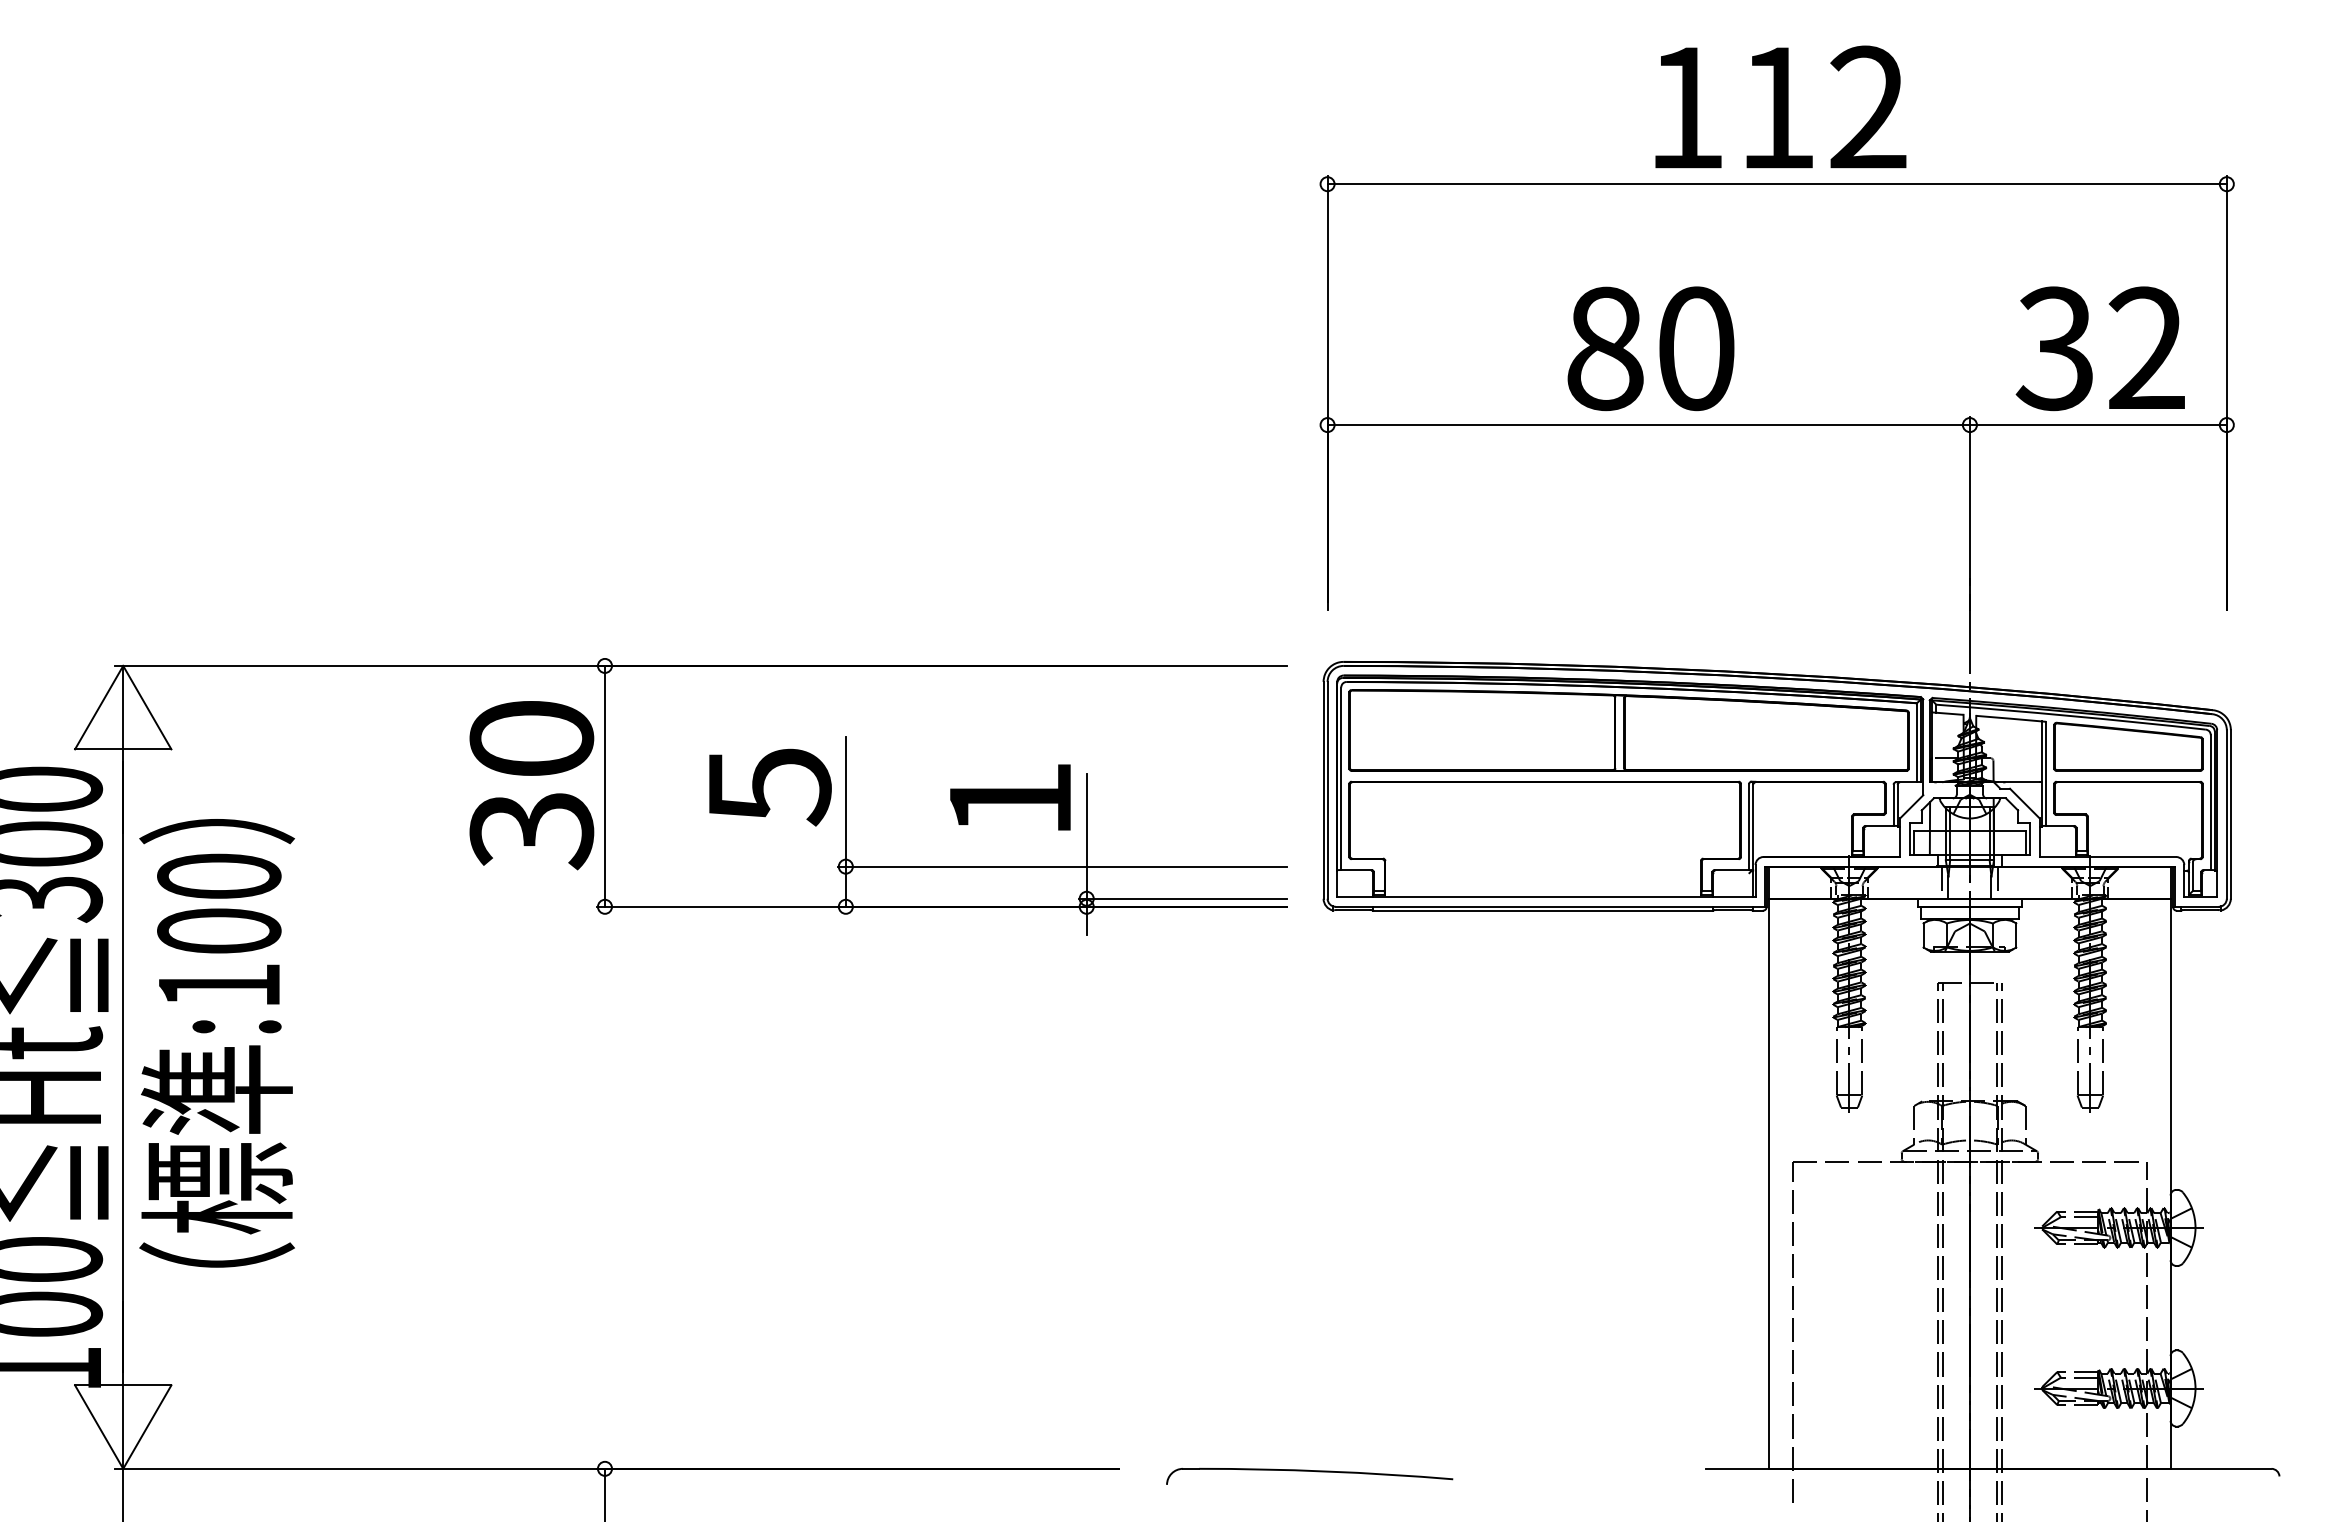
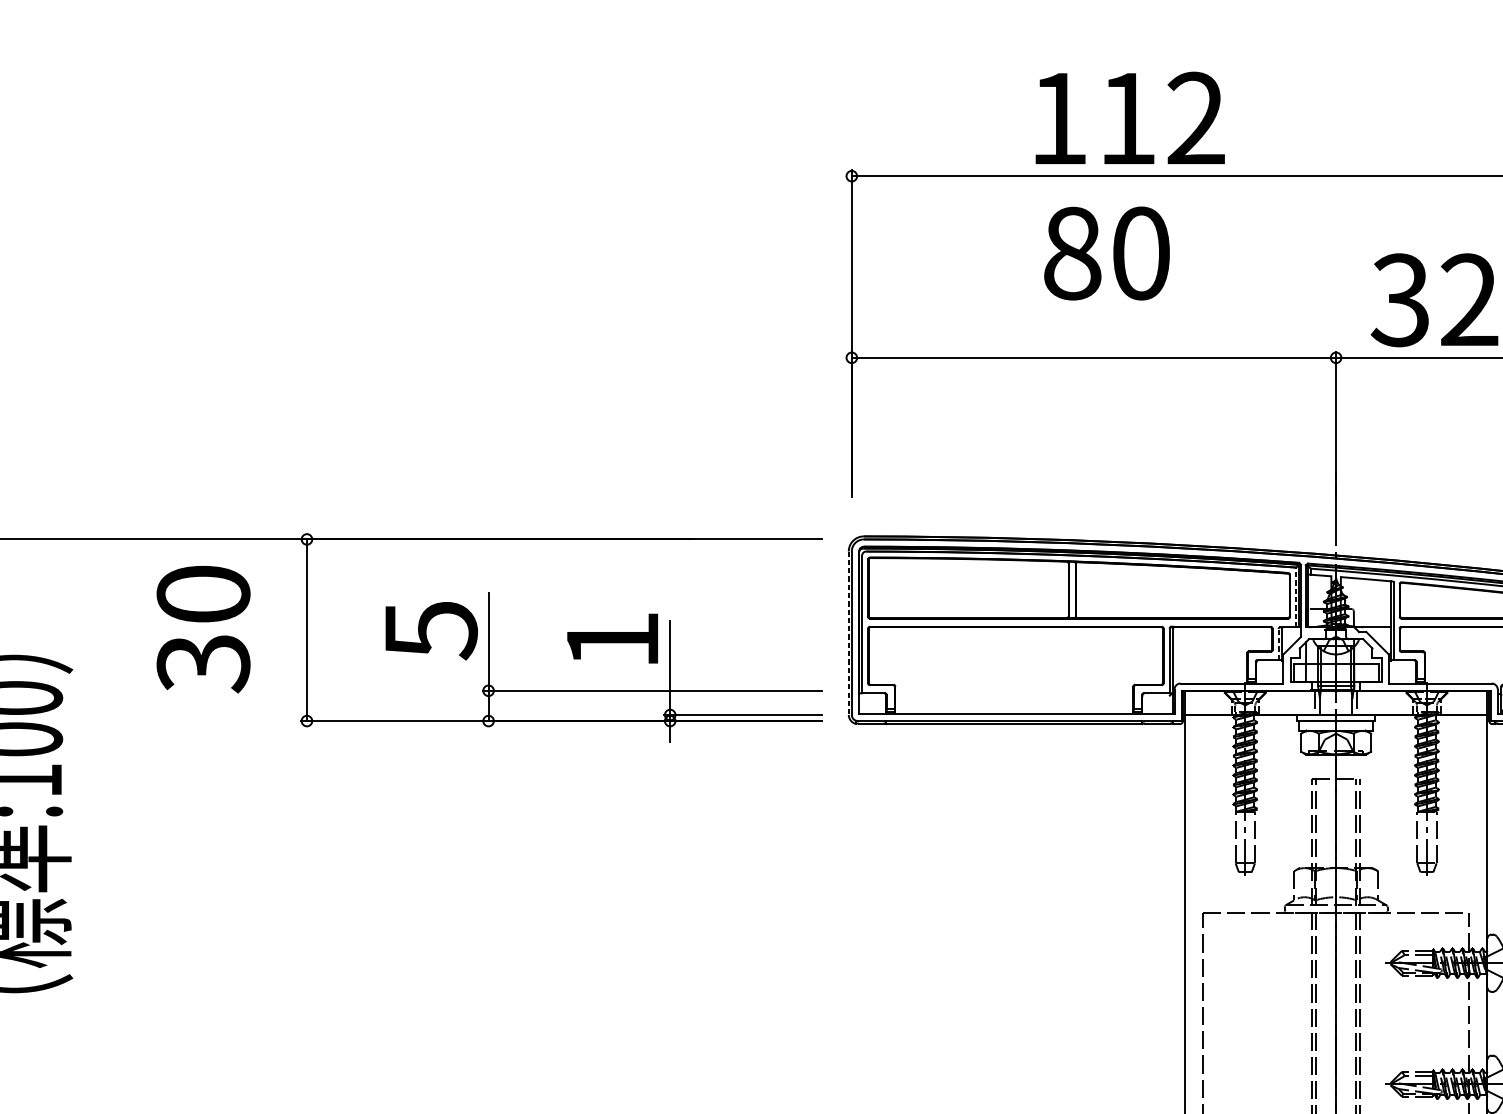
text: (1780, 106) -> (1129, 117), moved
text: (1650, 348) -> (1106, 253), moved
line: (1916, 742) -> (1295, 597), solid -> dashed
text: (531, 785) -> (203, 629), moved
line: (1323, 790) -> (848, 633), solid -> dashed
line: (1893, 805) -> (1278, 644), solid -> dashed

